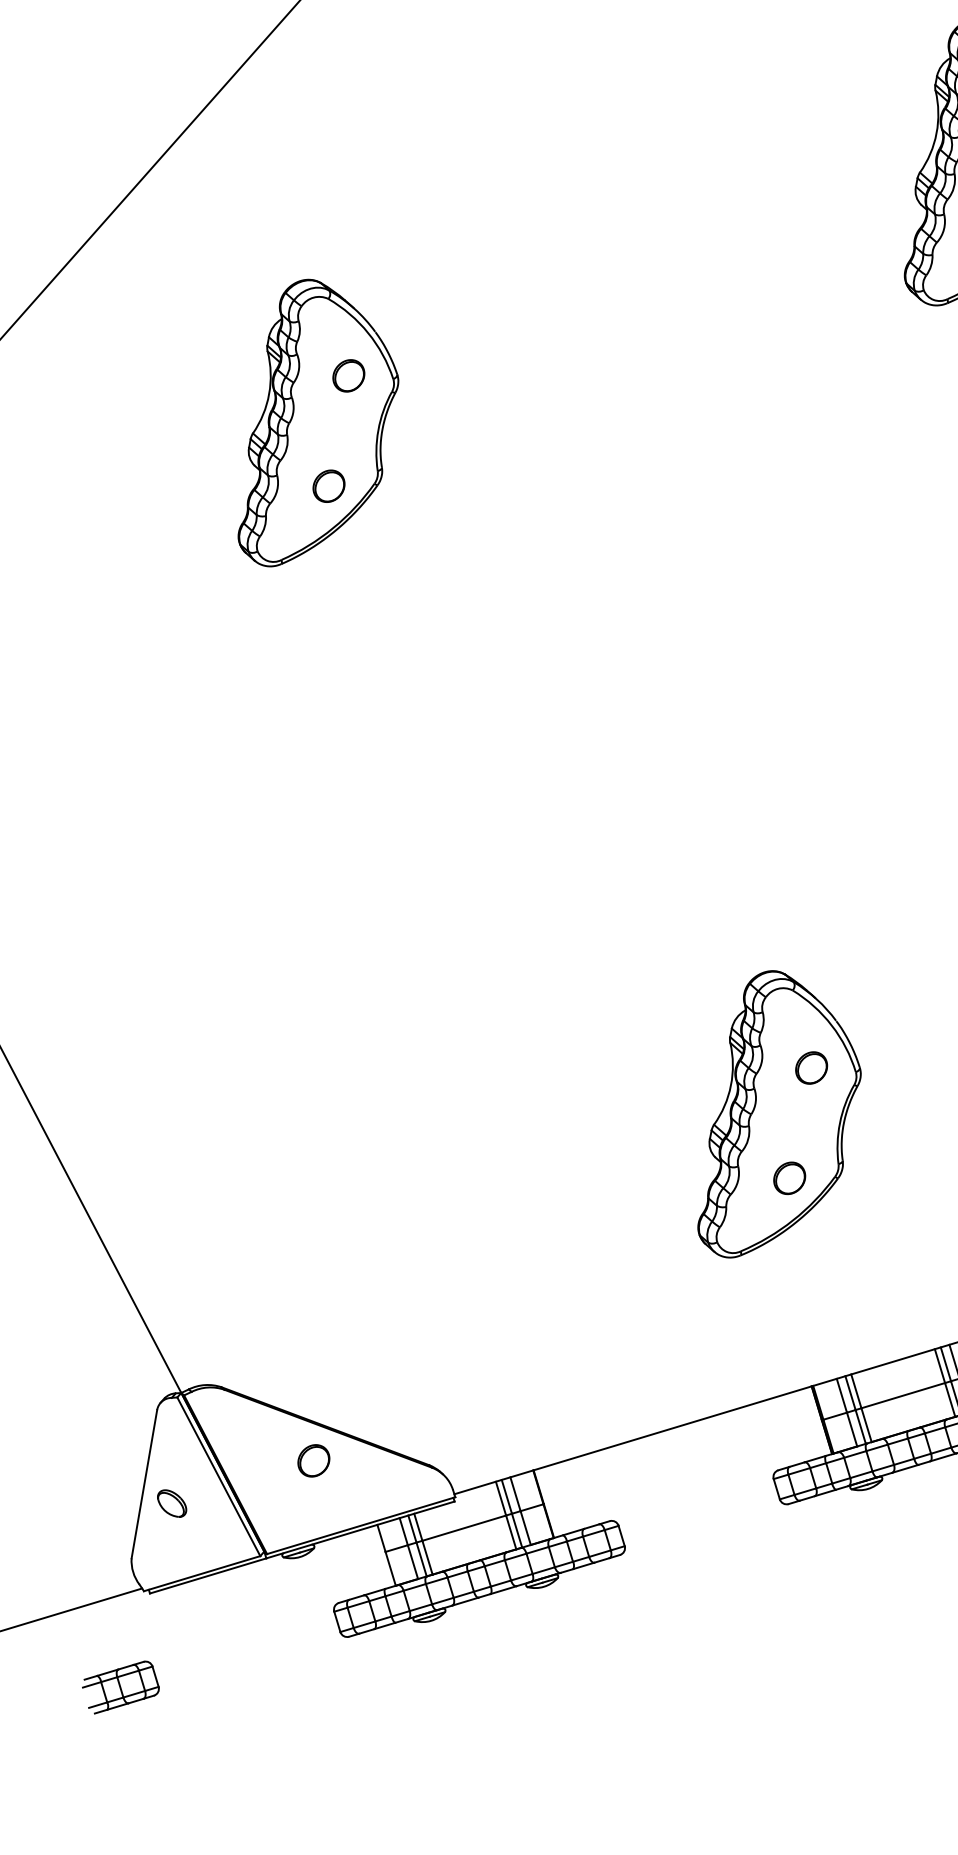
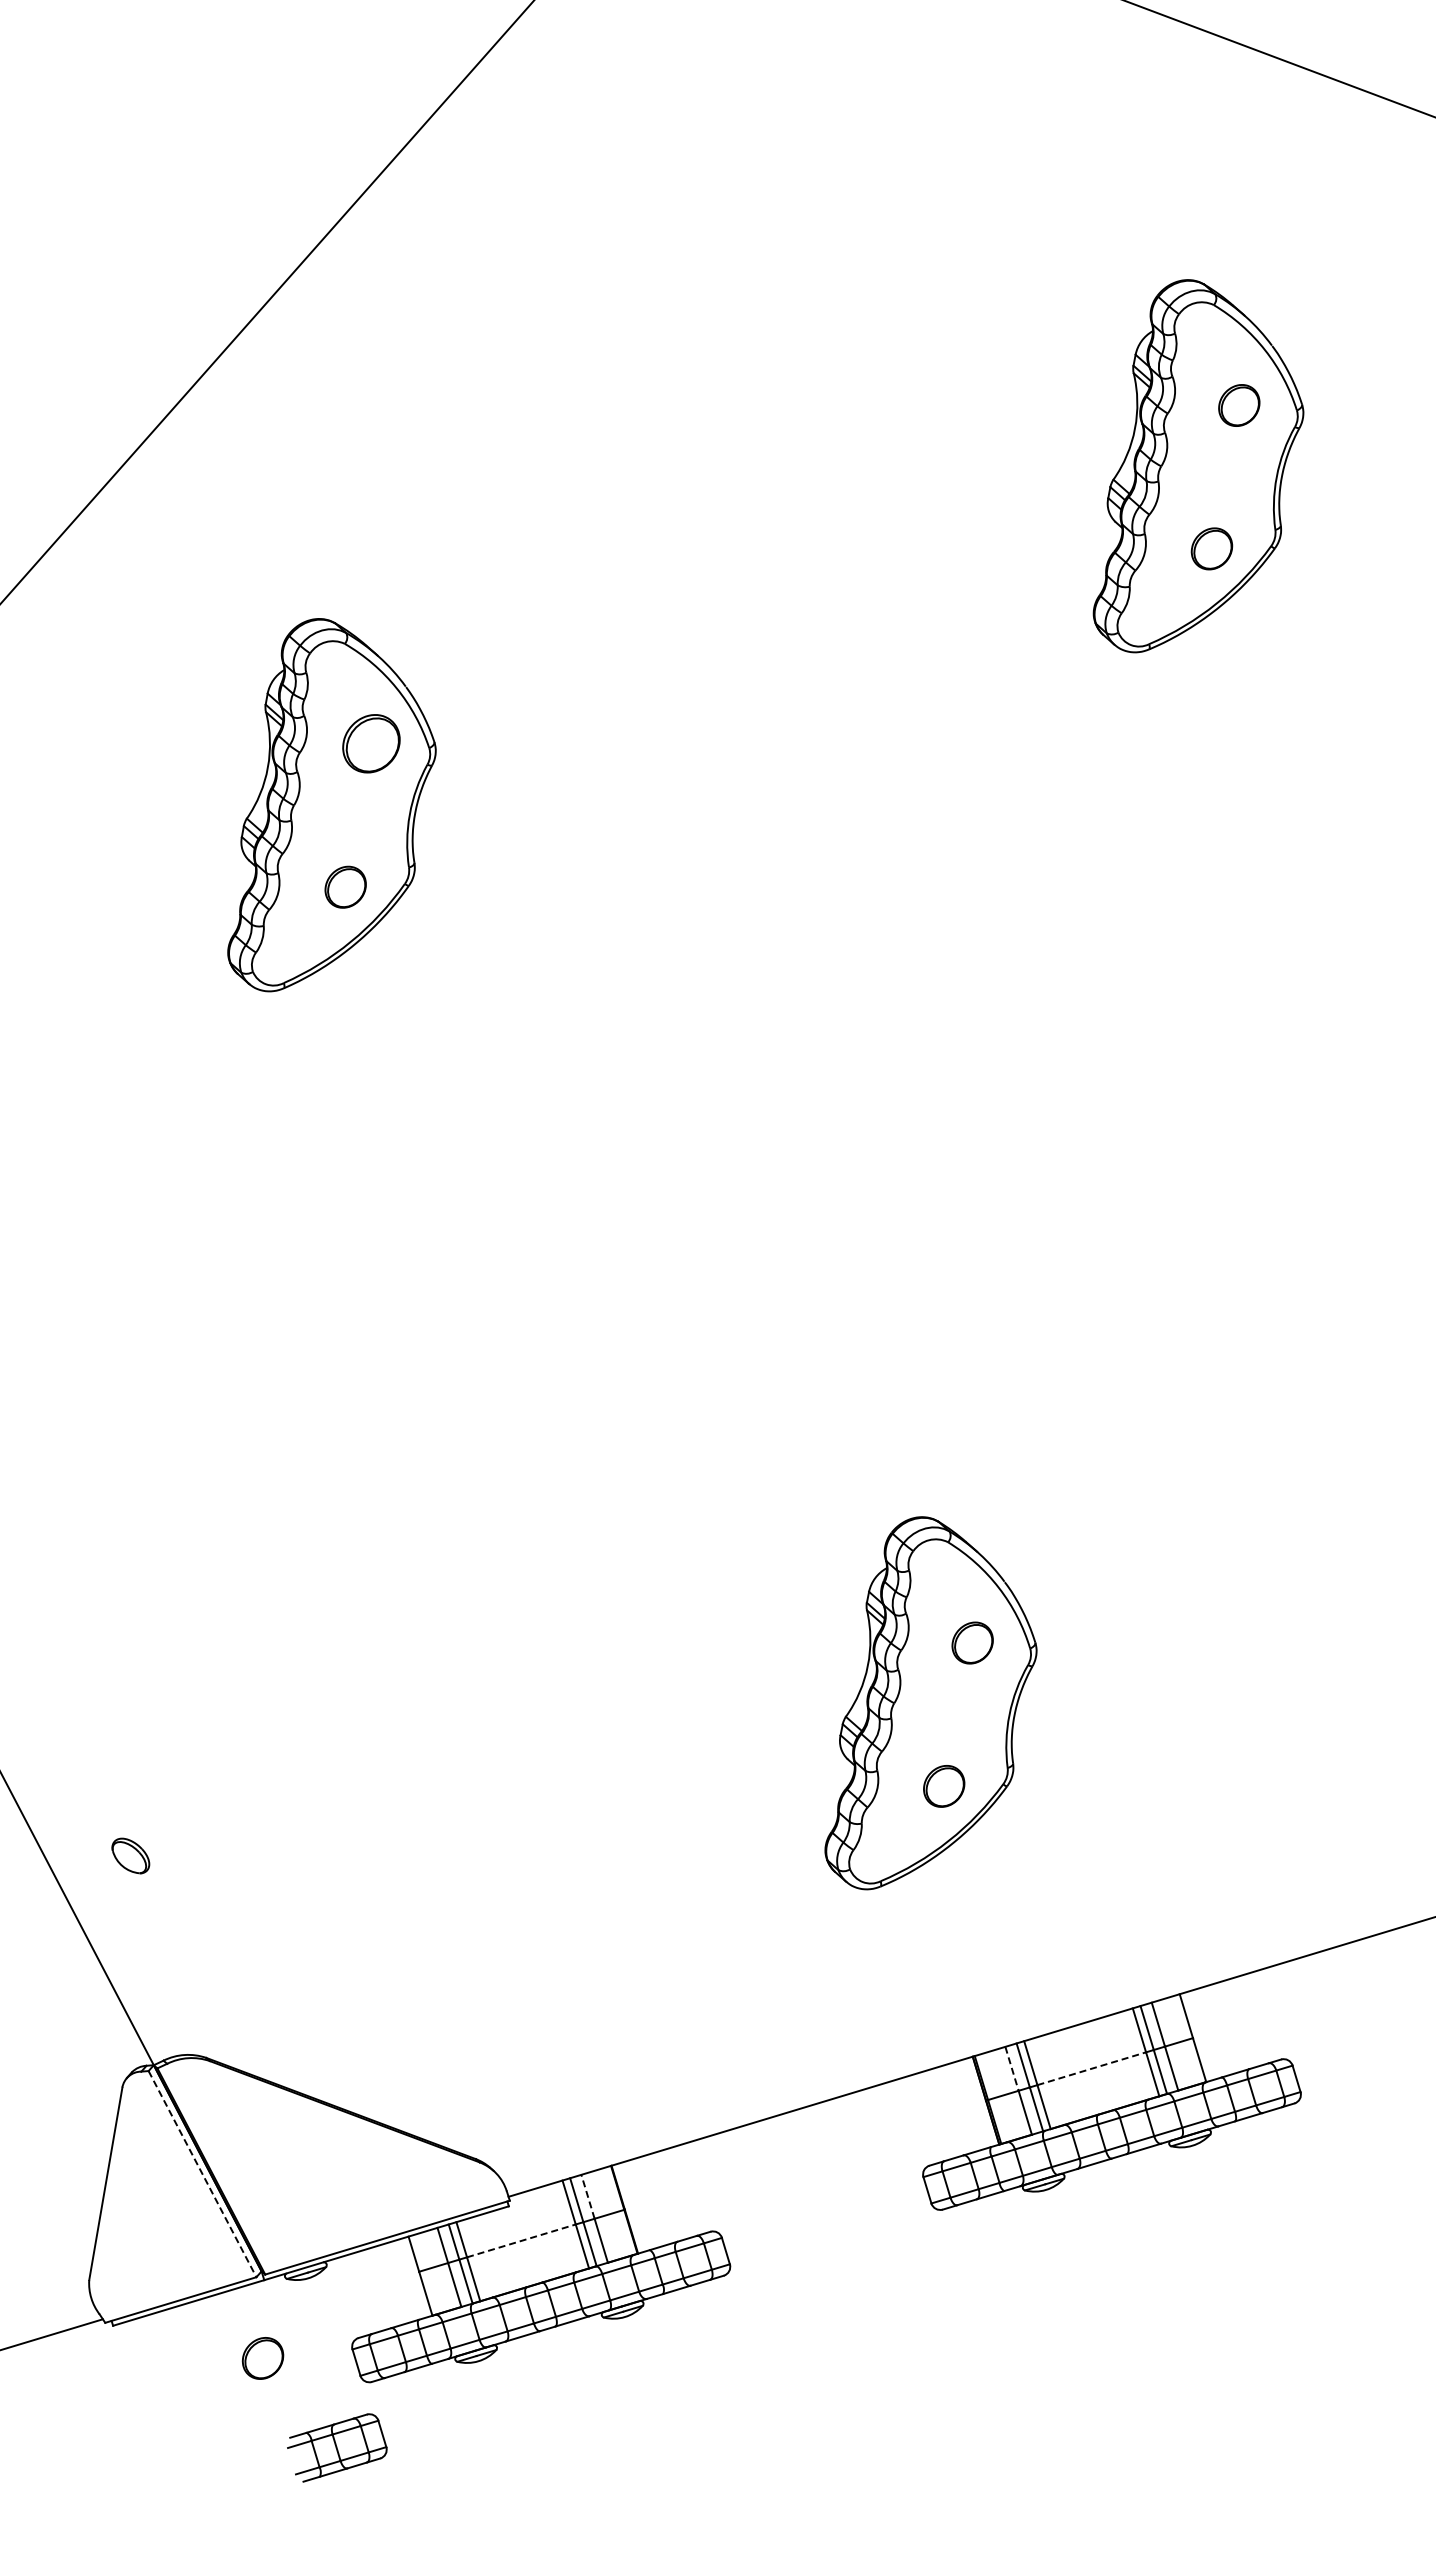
part: (348, 375) -> (371, 743), size x1.4
line: (842, 1395) -> (1012, 2068), solid -> dashed
line: (903, 1395) -> (1091, 2068), solid -> dashed
part: (313, 1460) -> (262, 2358), moved
line: (218, 1477) -> (202, 2174), solid -> dashed
line: (515, 1493) -> (588, 2196), solid -> dashed
part: (171, 1503) -> (130, 1855), moved
line: (464, 1527) -> (521, 2240), solid -> dashed
part: (121, 1687) -> (337, 2447), moved

